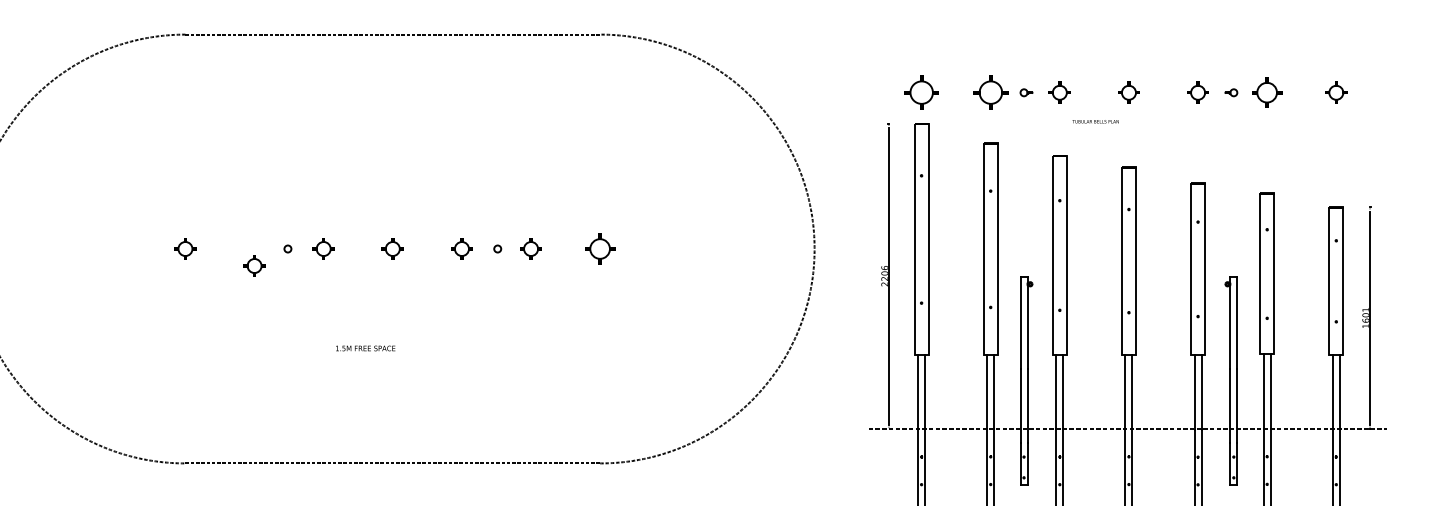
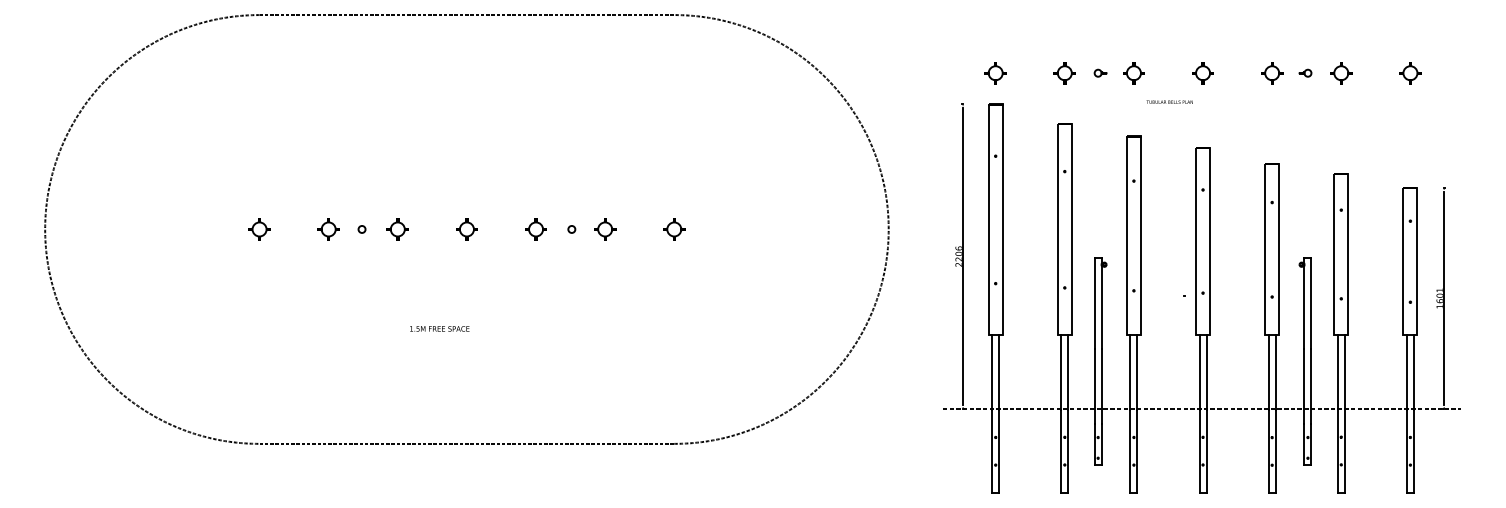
part: (921, 93) -> (995, 73), size x0.62
part: (990, 93) -> (1064, 73), size x0.62
part: (1267, 93) -> (1341, 73), size x0.71
part: (600, 249) -> (674, 229), size x0.71
part: (254, 266) -> (328, 229), moved

